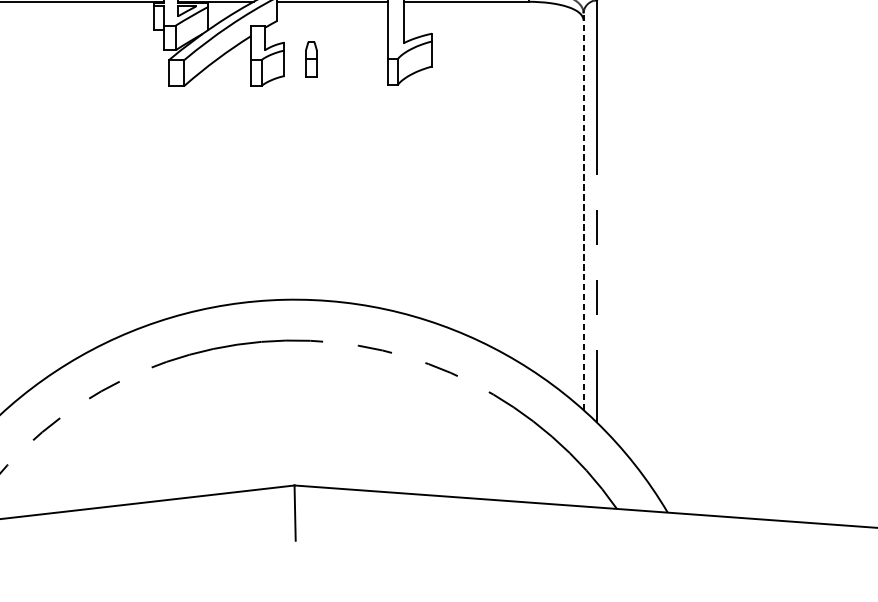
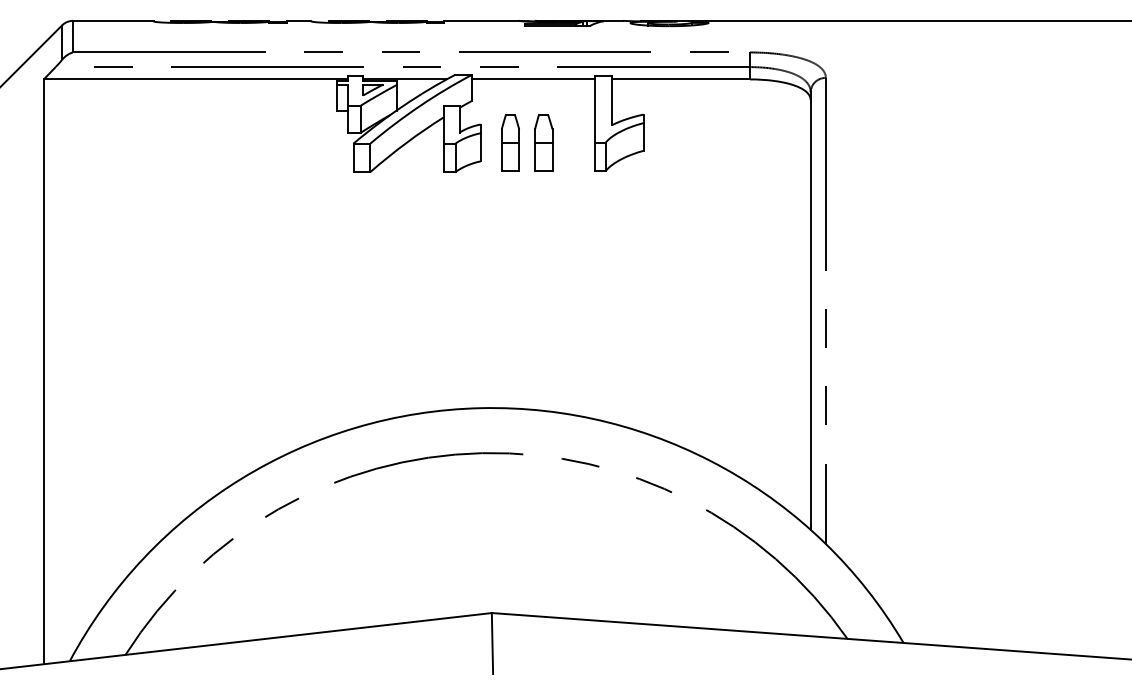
part: (311, 58) -> (510, 142), size x1.43
part: (341, 58) -> (543, 142), added
line: (583, 212) -> (810, 311), dashed -> solid

